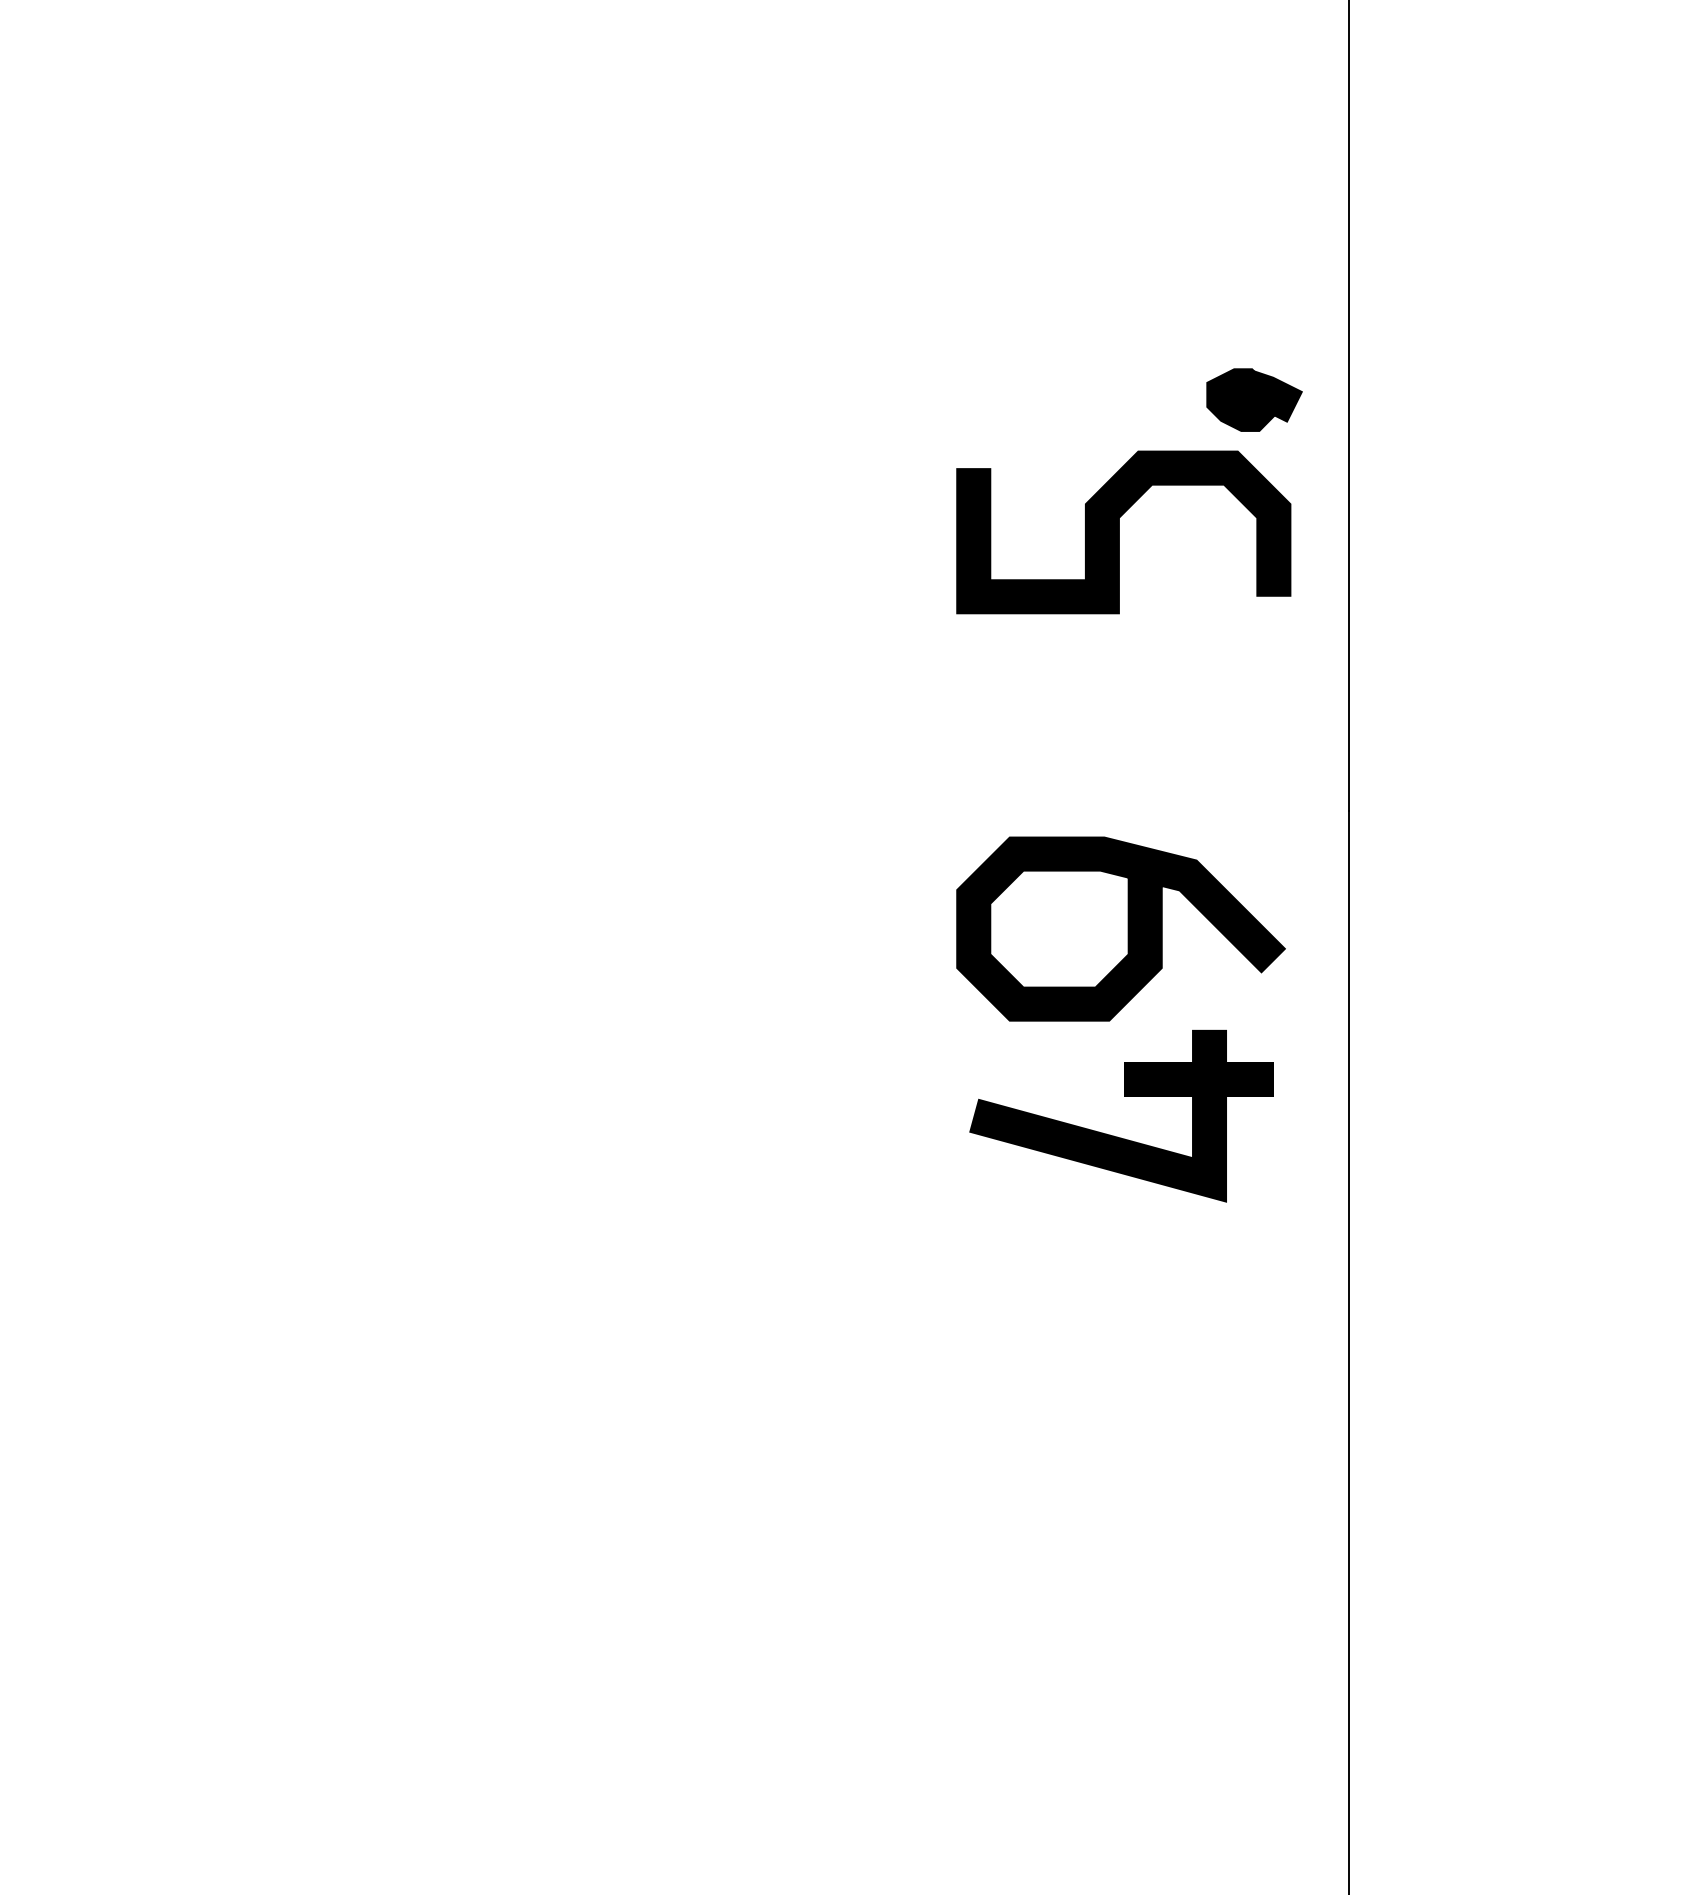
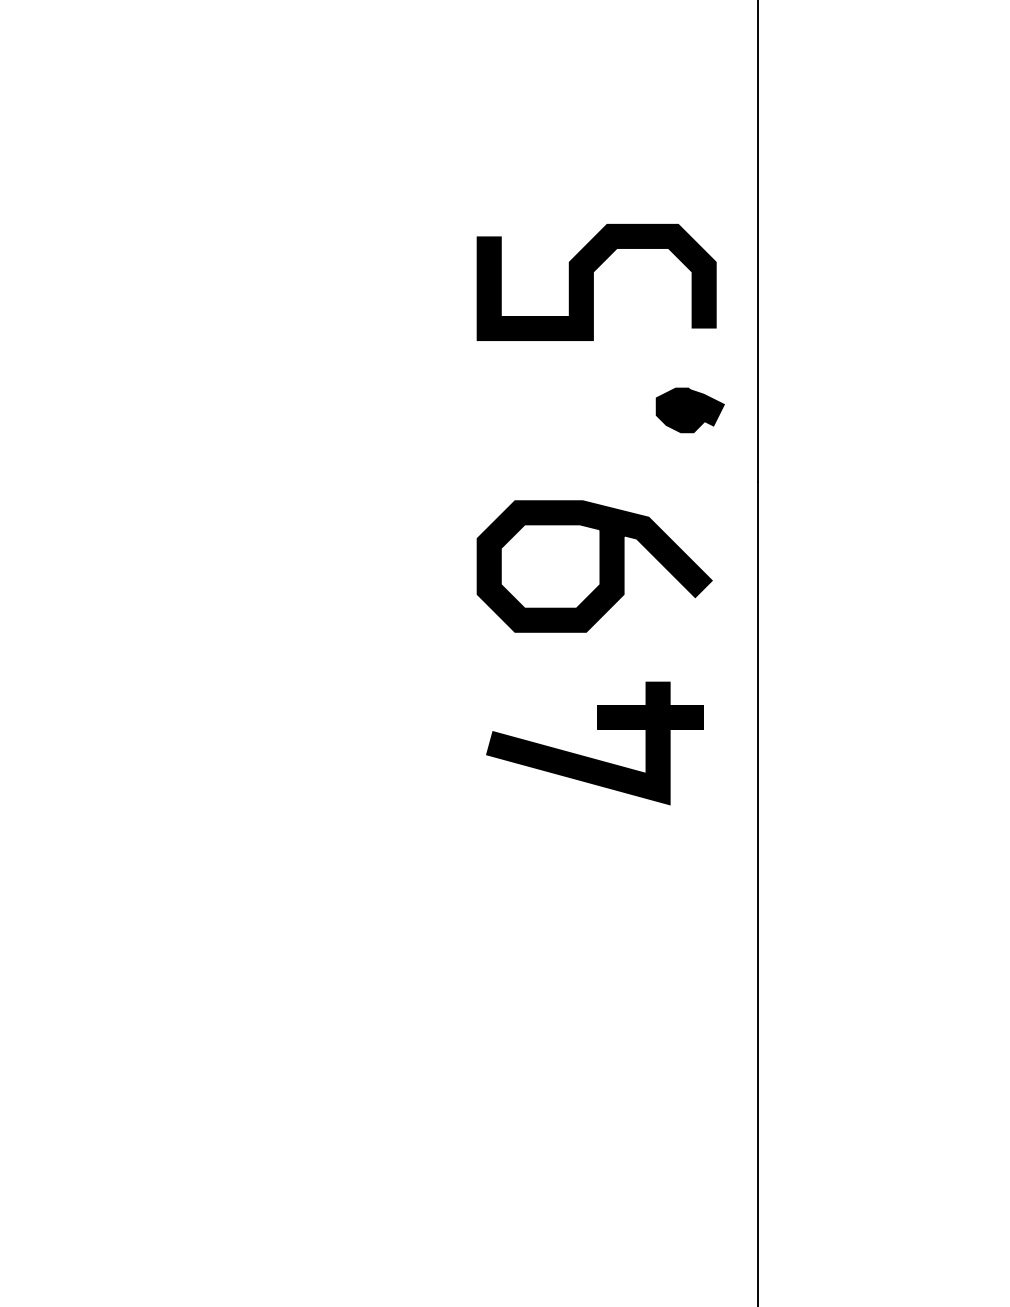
part: (1254, 399) -> (690, 409), moved
part: (1124, 1096) -> (597, 729), moved

